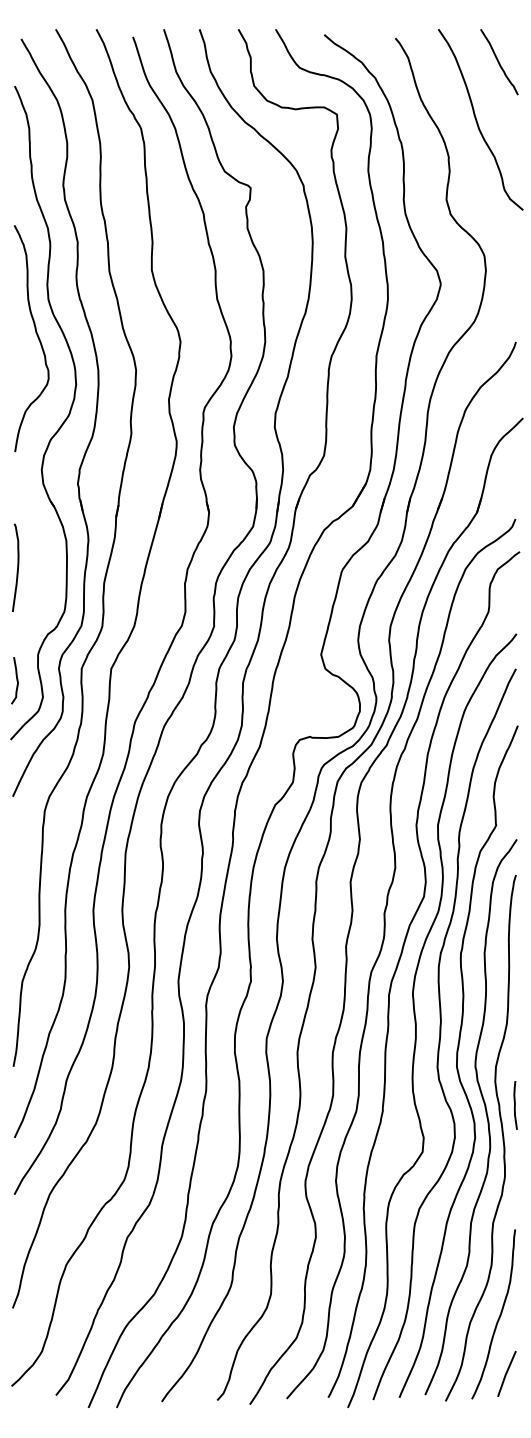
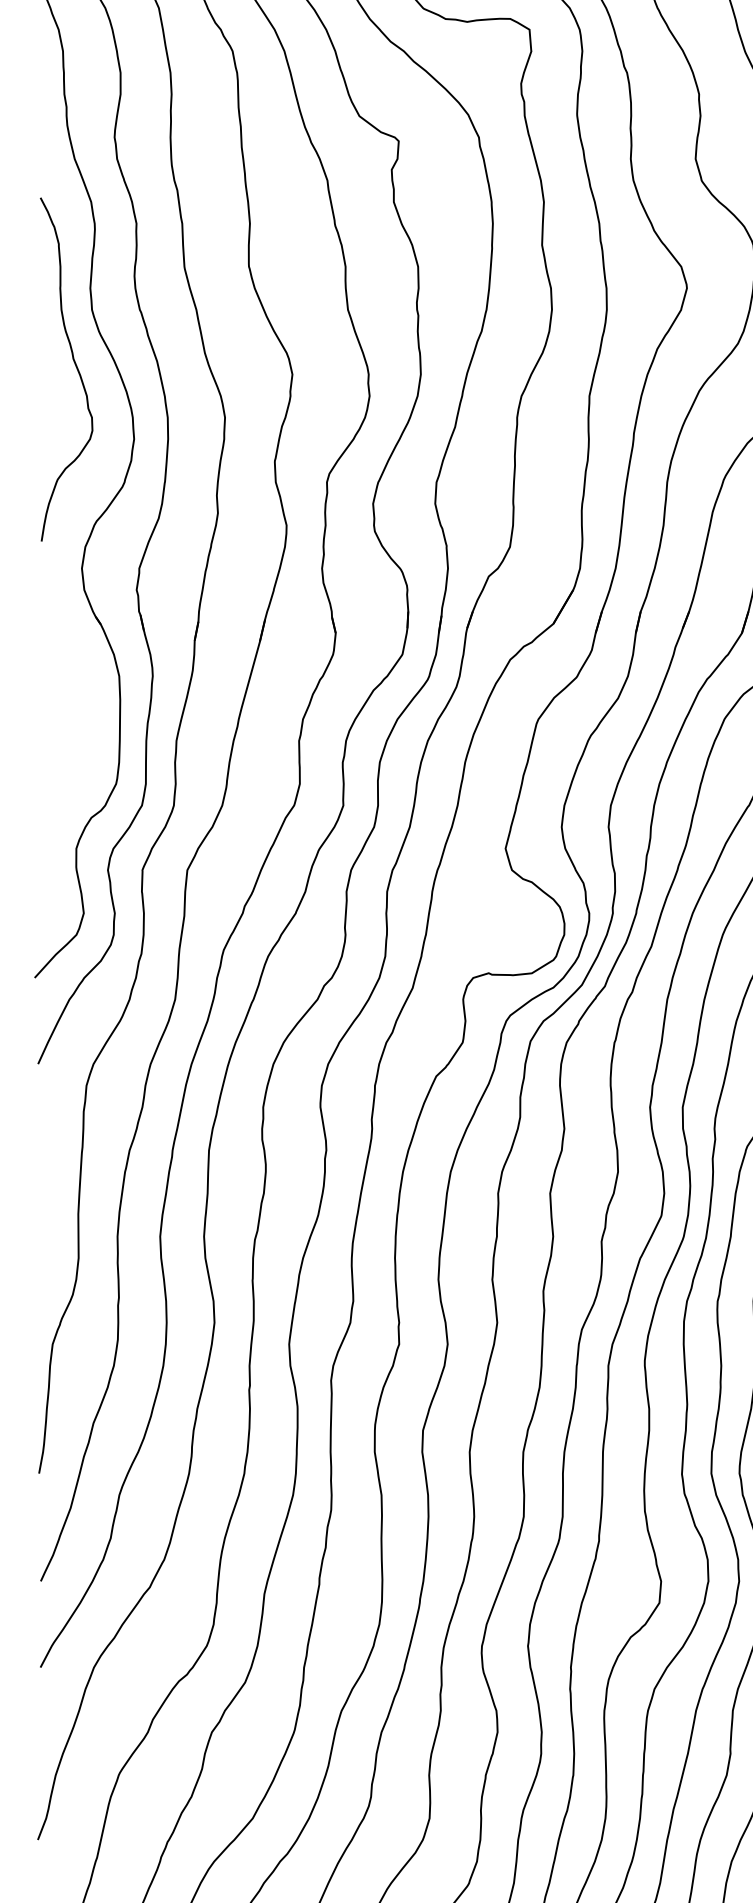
curve: (17, 567) -> (45, 716), removed
curve: (16, 680) -> (43, 887), removed

